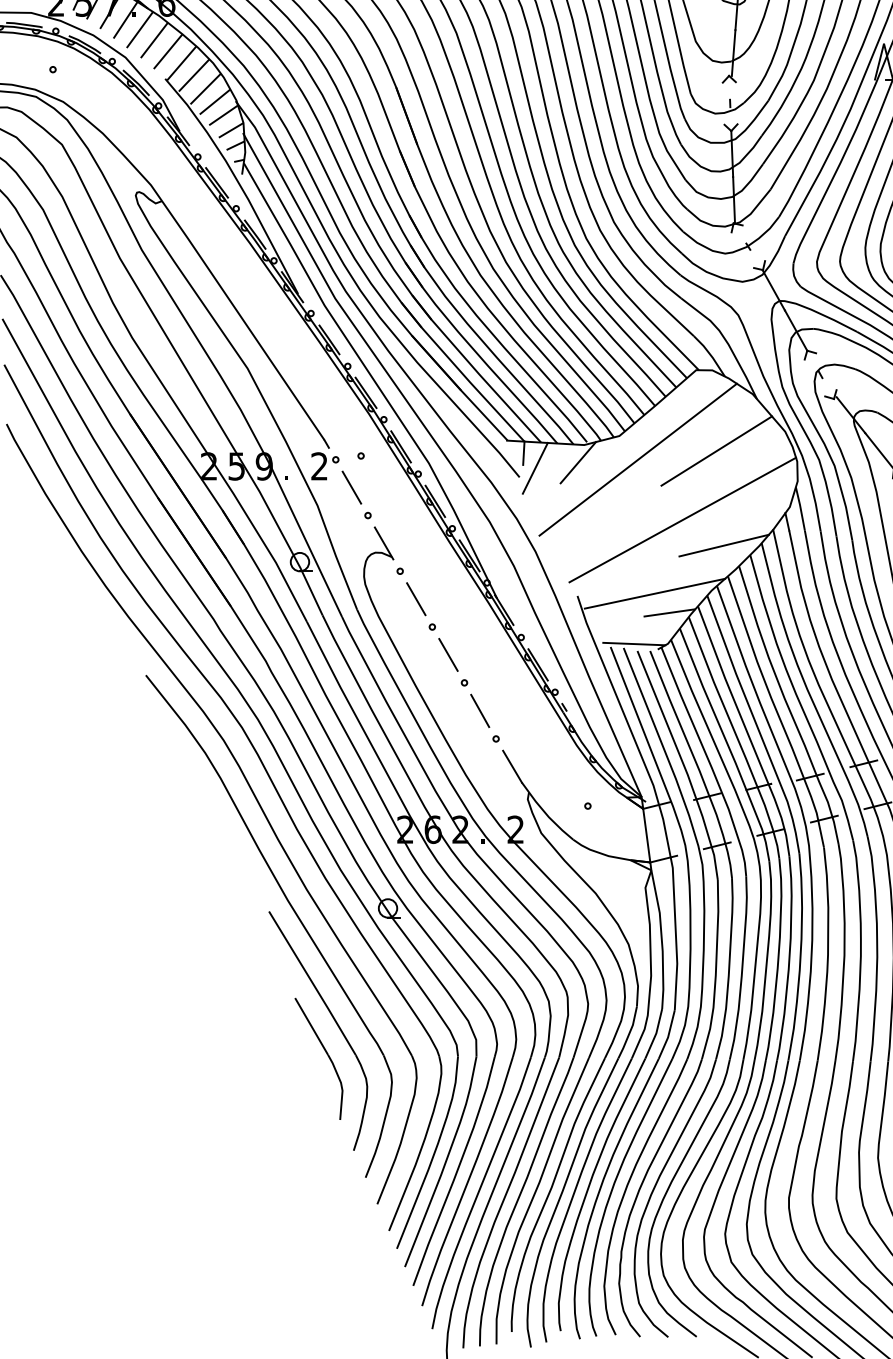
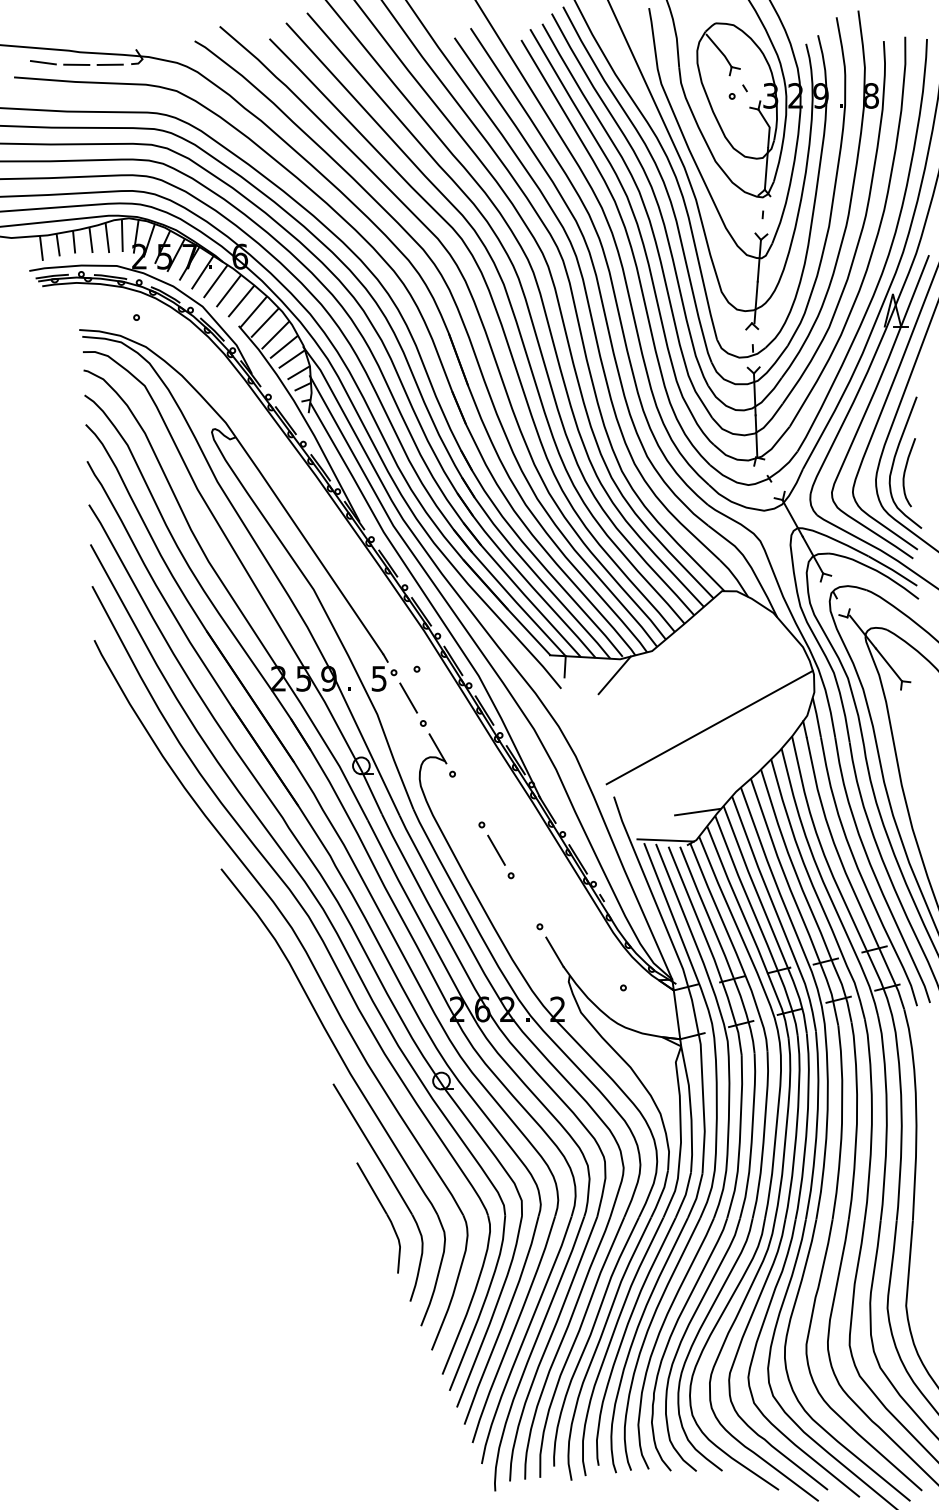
line: (716, 450) -> (740, 664), removed
line: (638, 459) -> (669, 672), removed
text: (318, 466) -> (378, 678), 2 -> 5
line: (535, 468) -> (575, 680), removed
line: (724, 545) -> (747, 750), removed
line: (654, 593) -> (684, 794), removed
line: (415, 599) -> (466, 799), removed
line: (480, 710) -> (525, 900), removed

